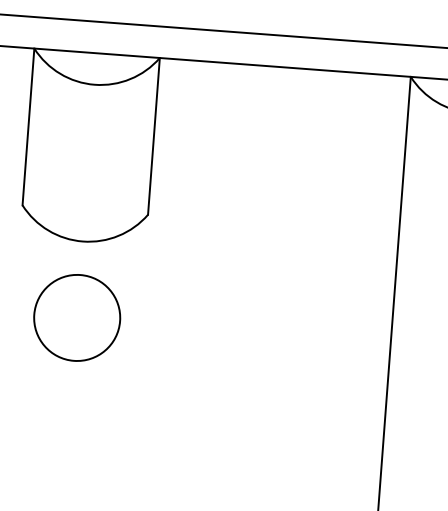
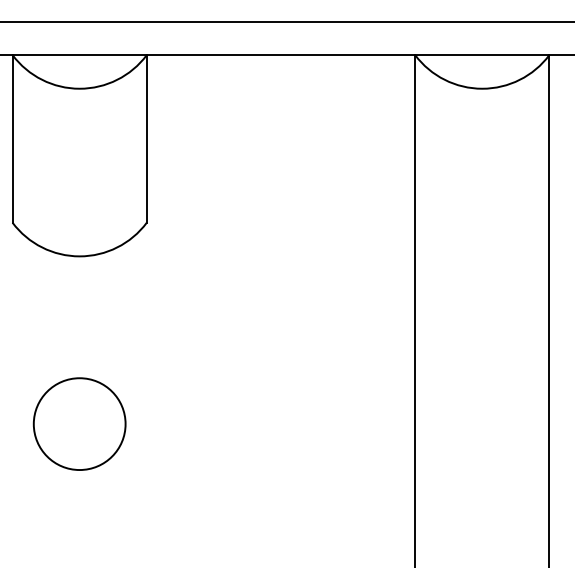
circle: (77, 317) -> (79, 423), moved

